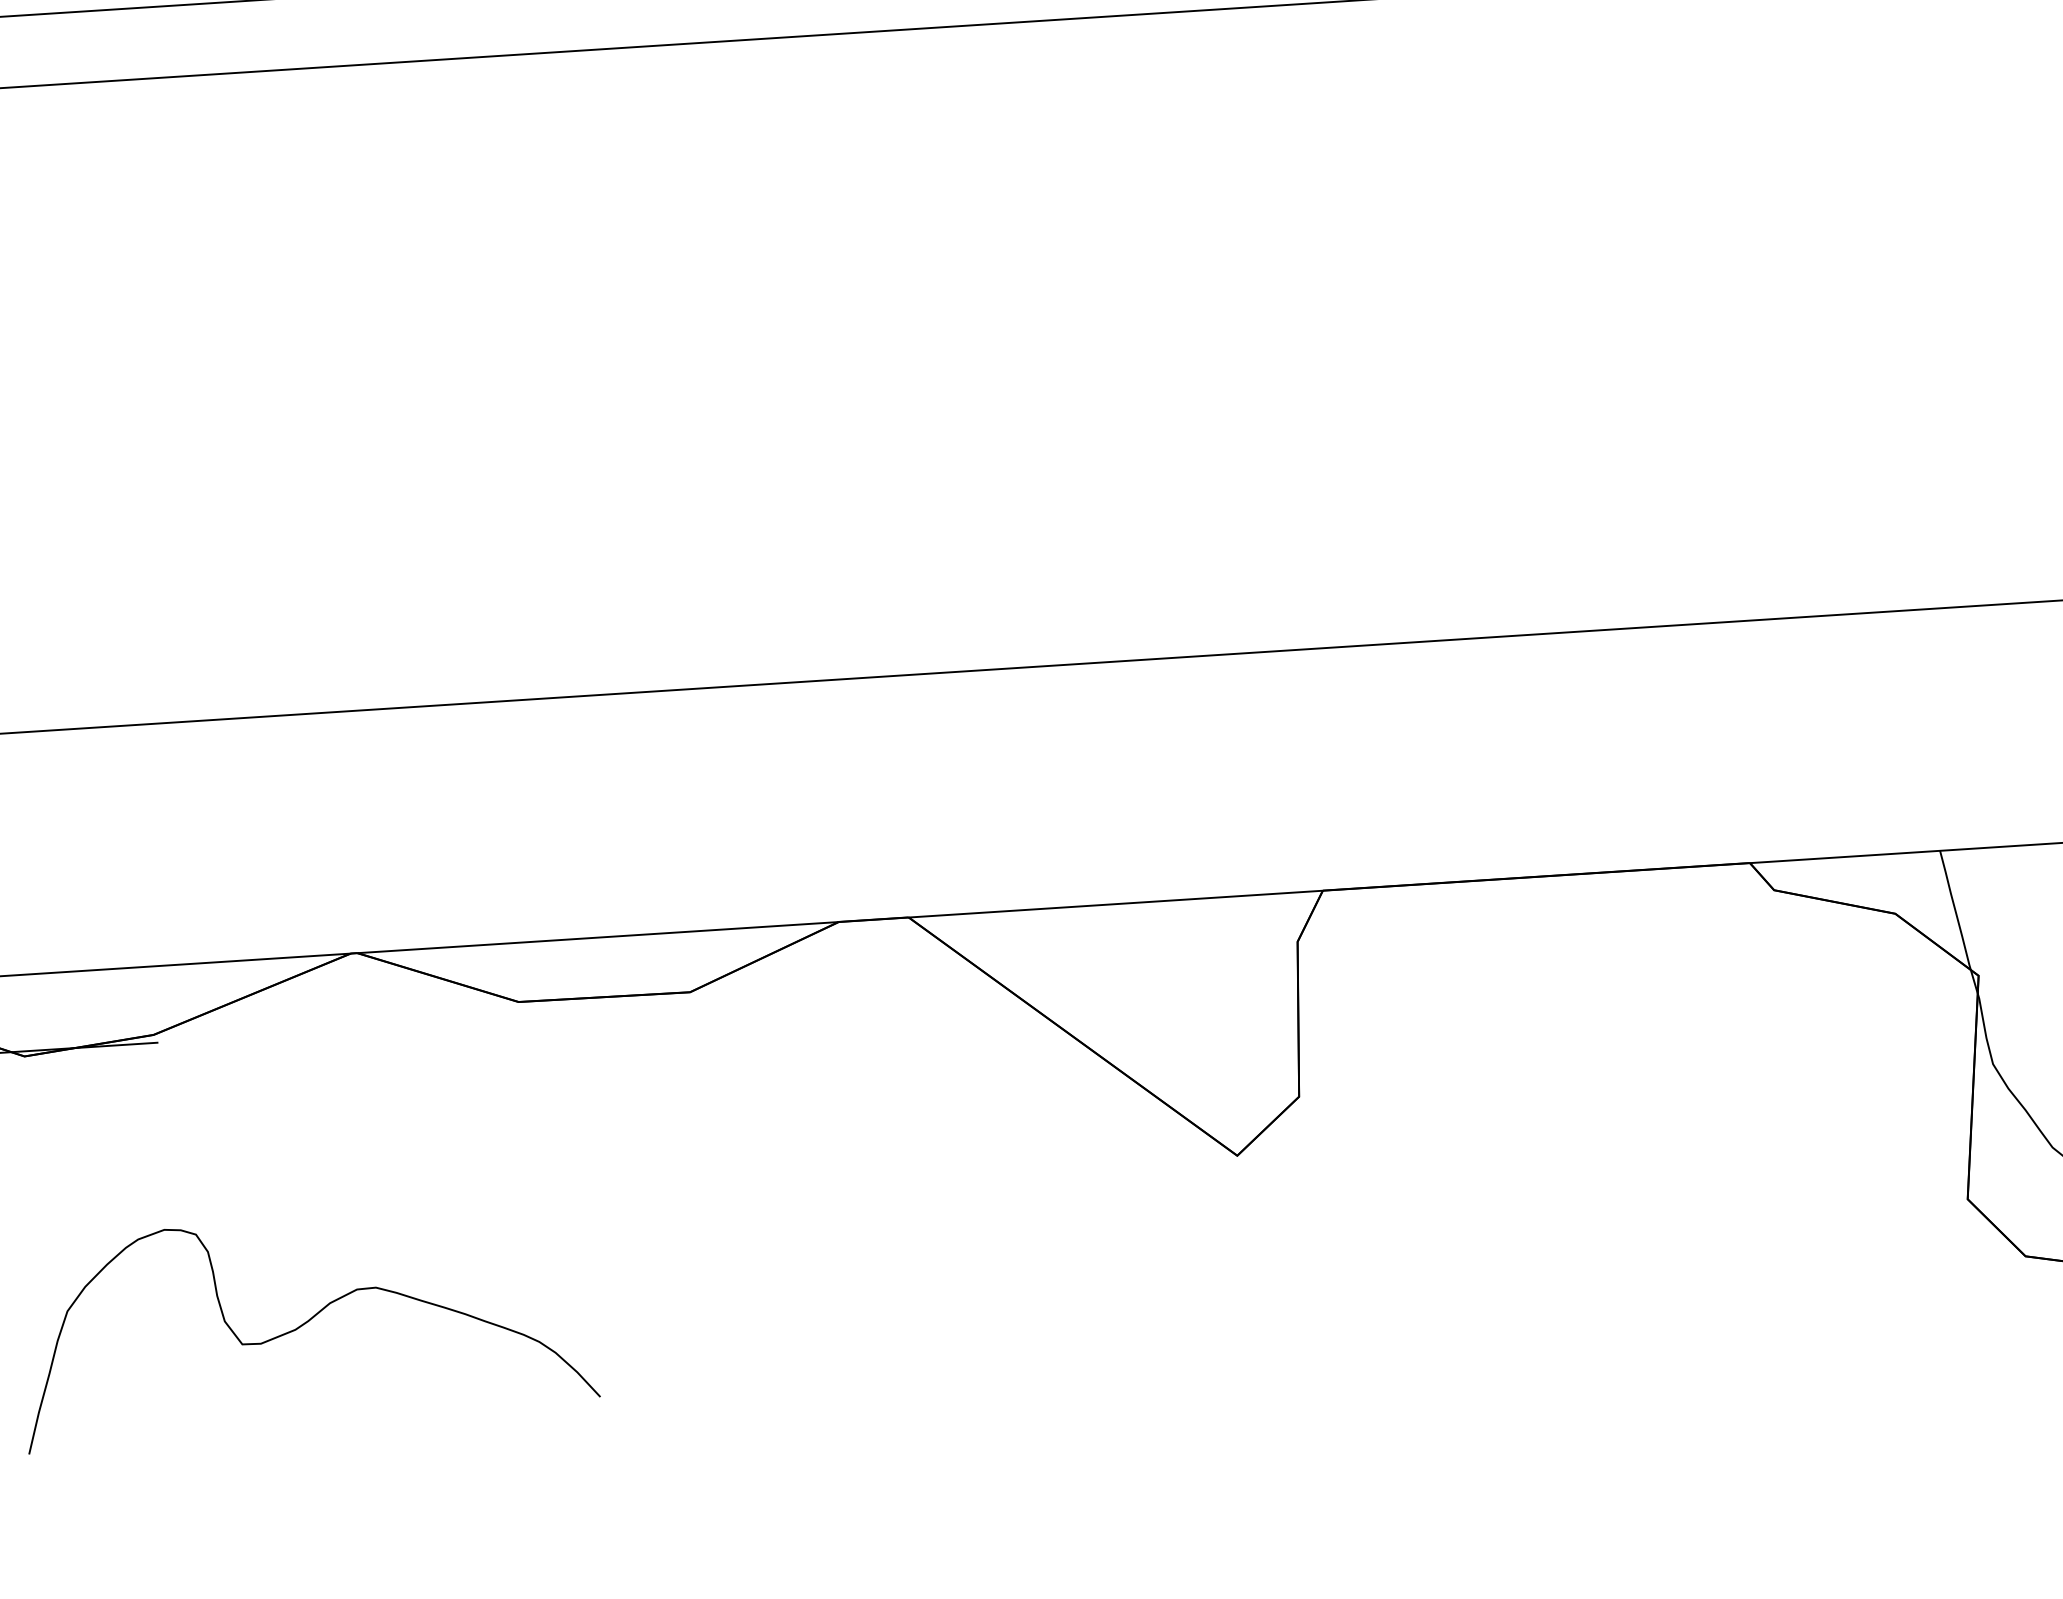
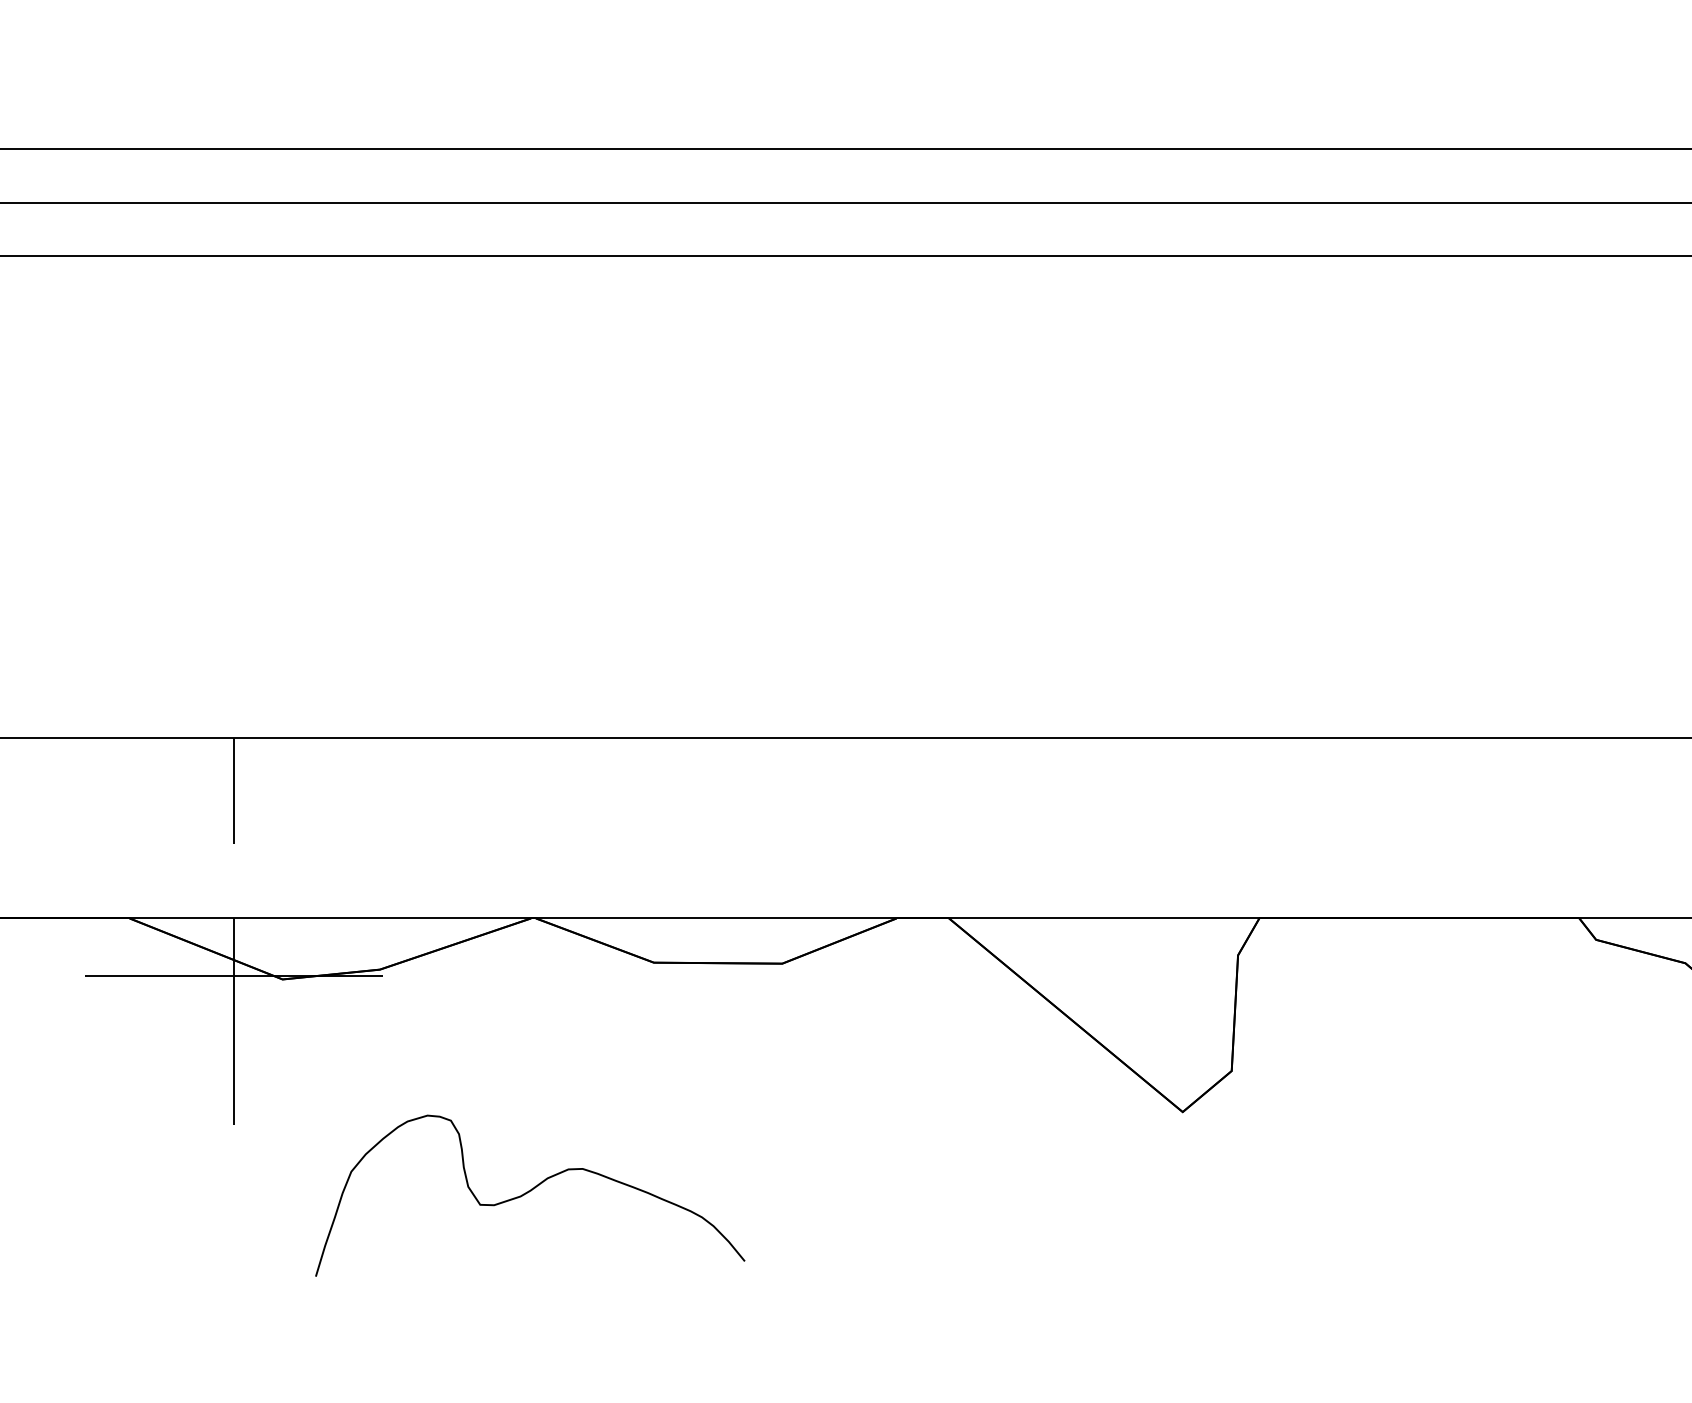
curve: (307, 1323) -> (529, 1192), moved

